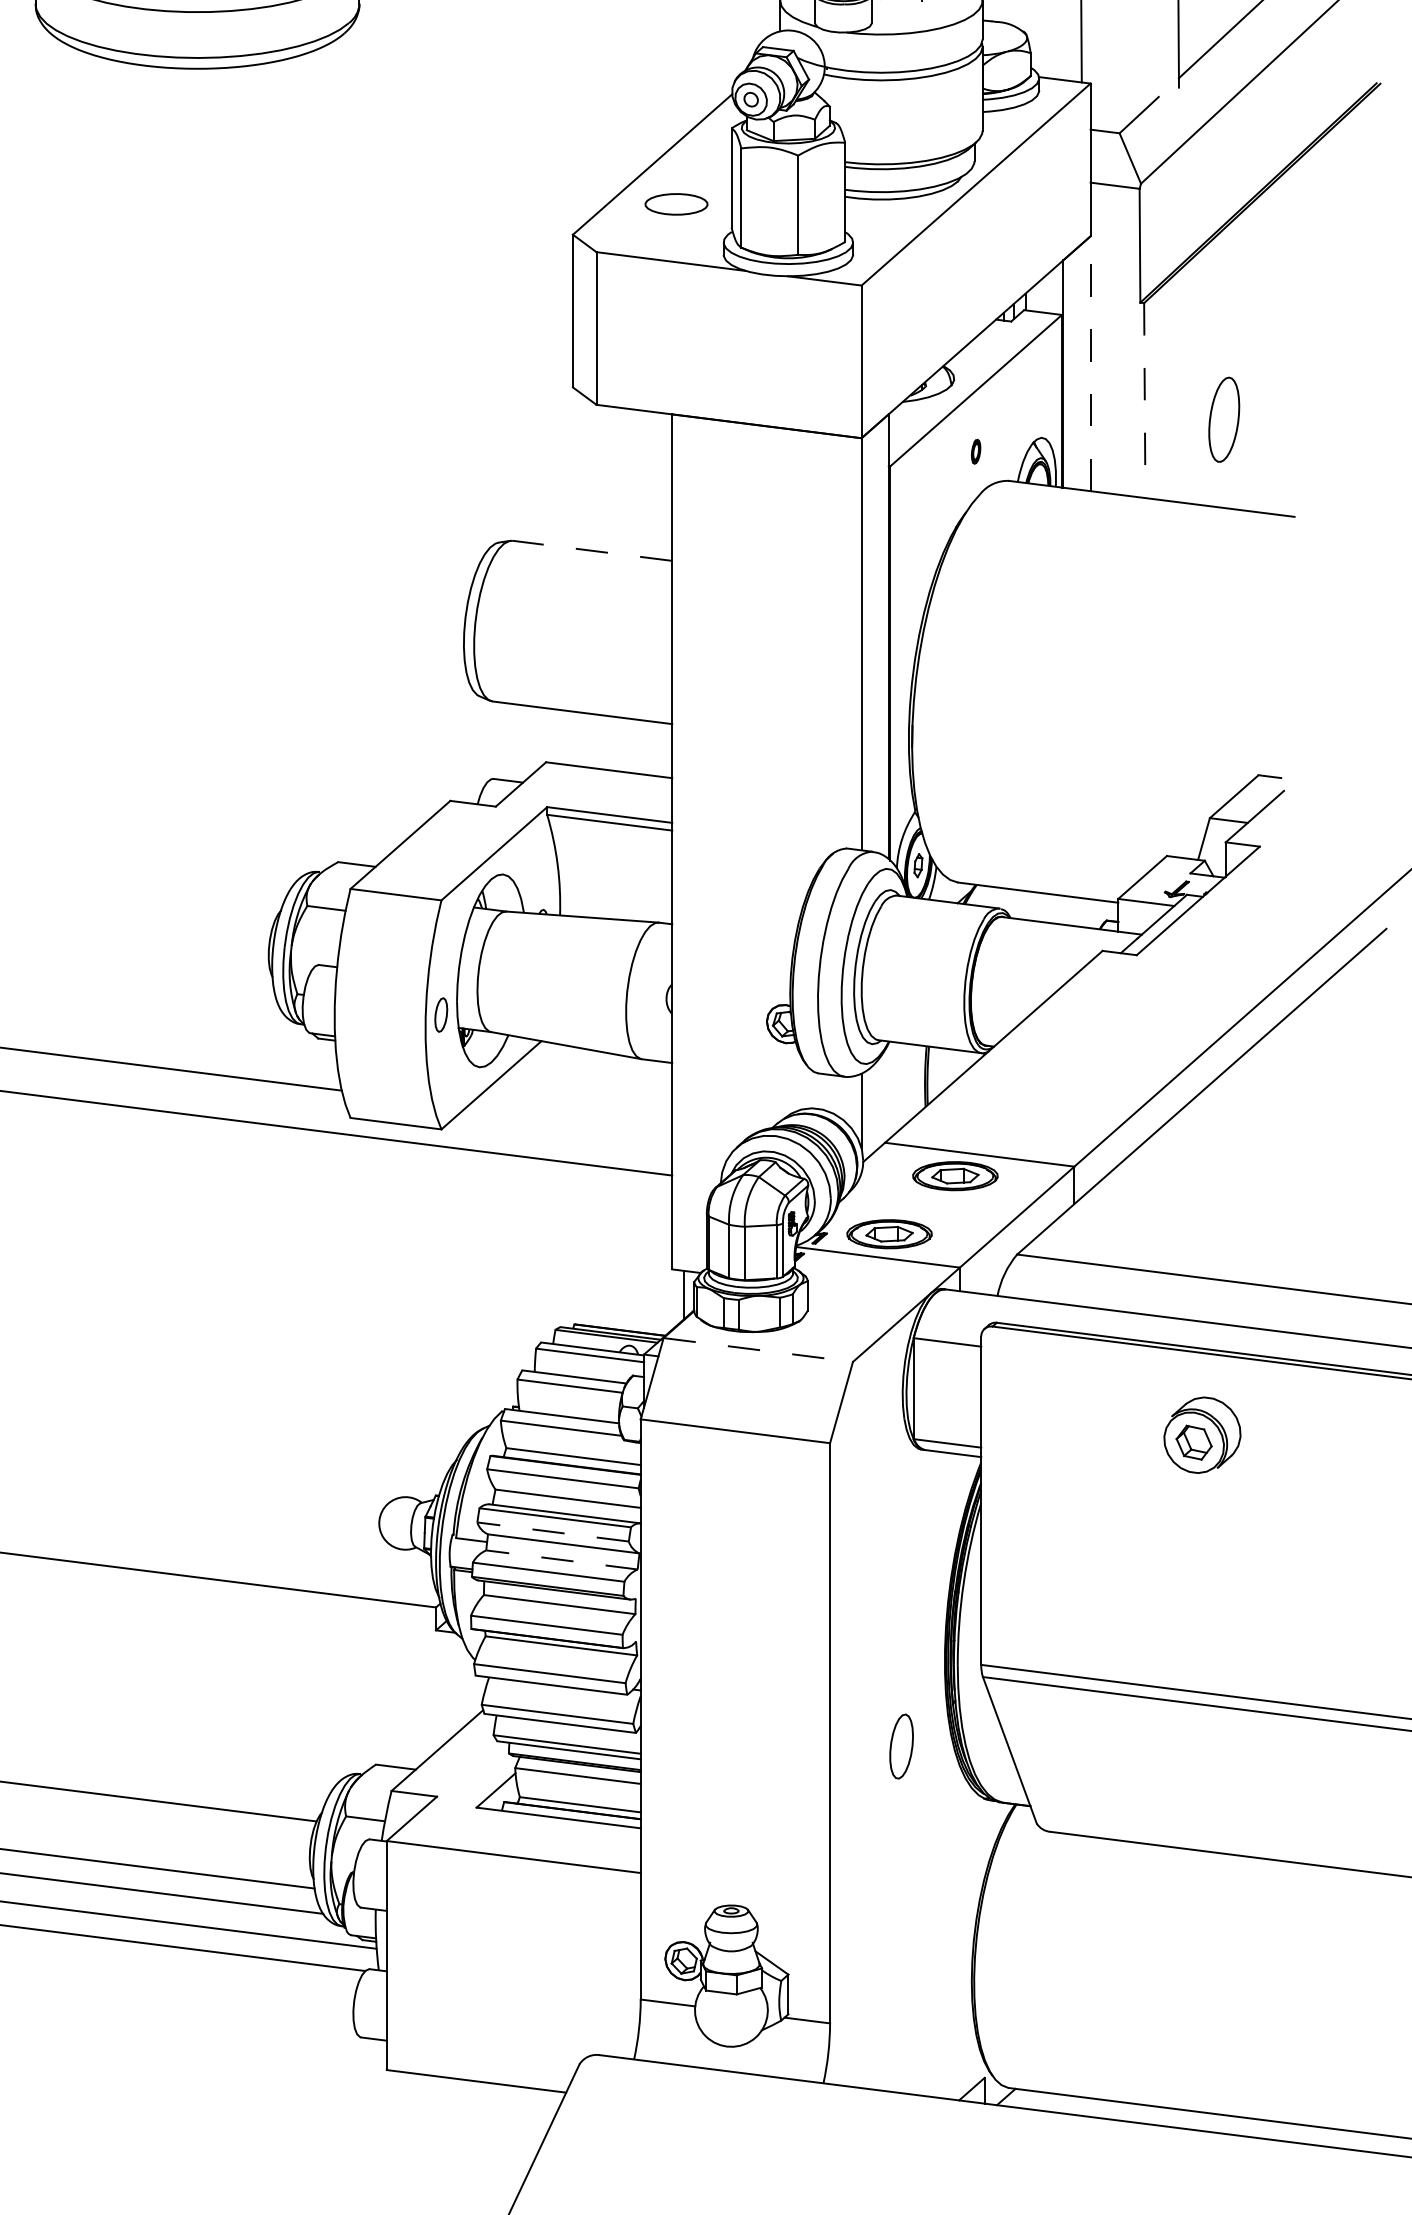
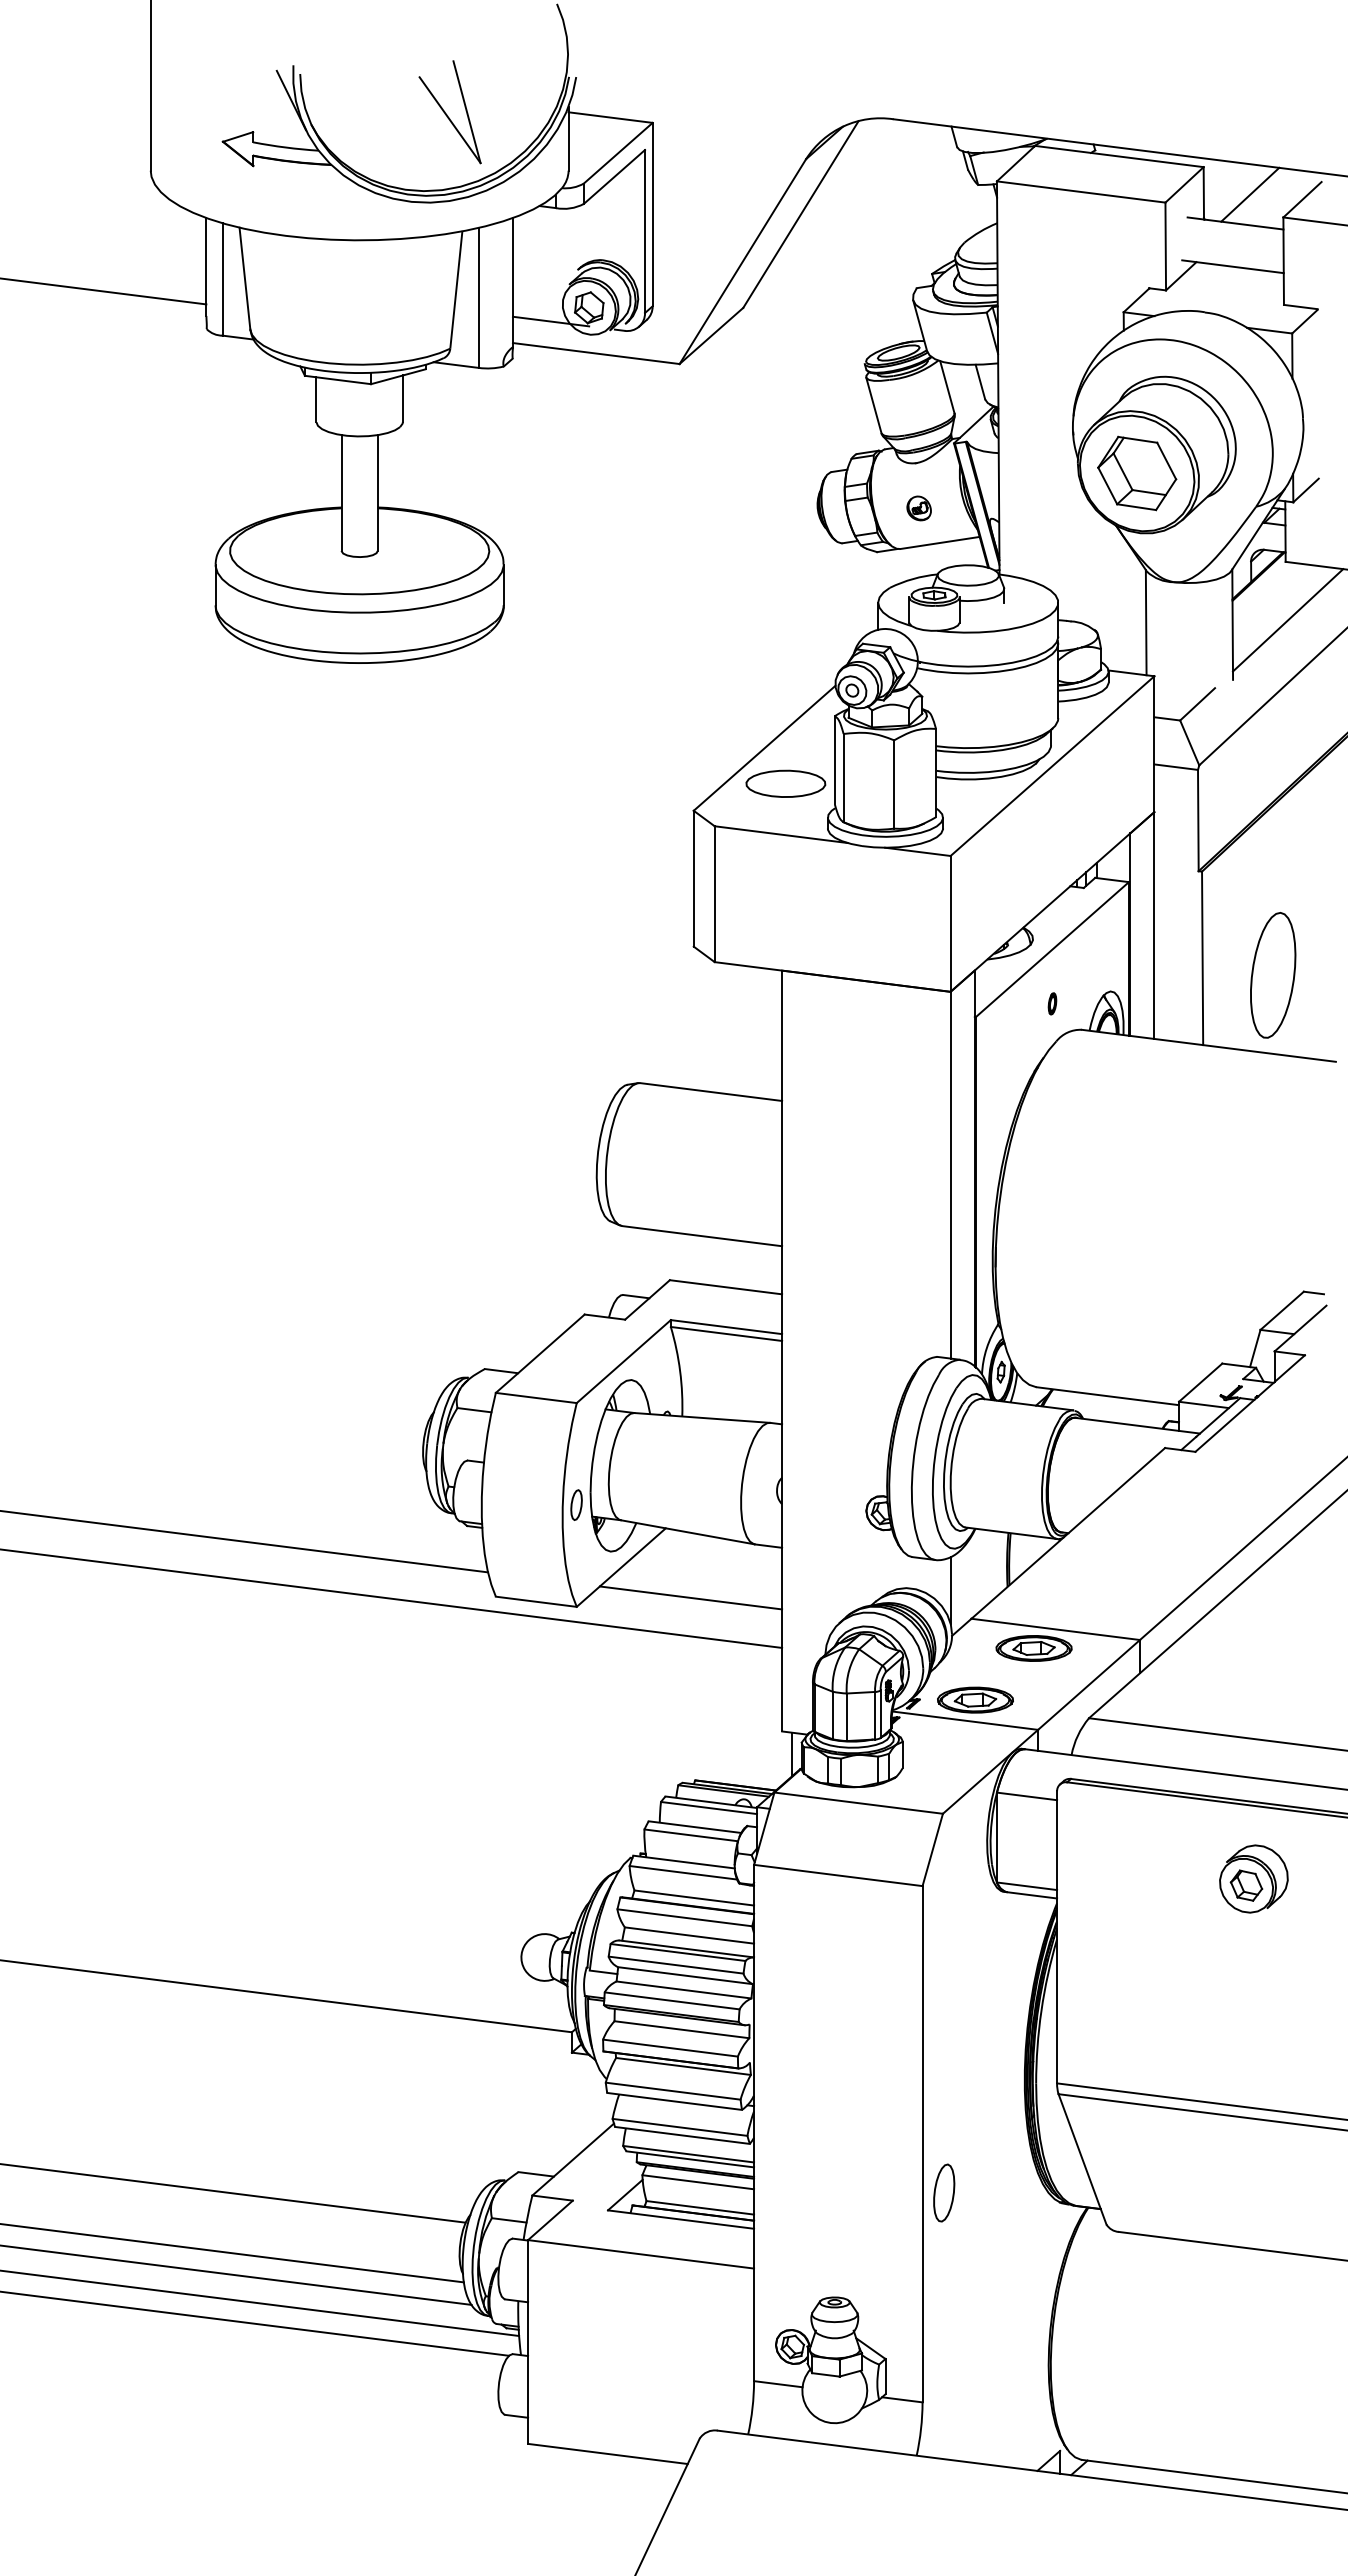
part: (676, 204) -> (785, 783), size x1.43
line: (1090, 363) -> (1154, 925), dashed -> solid
line: (1144, 400) -> (1202, 958), dashed -> solid
part: (1224, 419) -> (1273, 975), size x1.67
line: (591, 550) -> (710, 1091), dashed -> solid
line: (569, 1118) -> (690, 1597), added
line: (758, 1350) -> (858, 1803), dashed -> solid
line: (553, 1532) -> (676, 1965), dashed -> solid
line: (562, 1559) -> (684, 1989), dashed -> solid
part: (901, 1745) -> (944, 2192), moved

